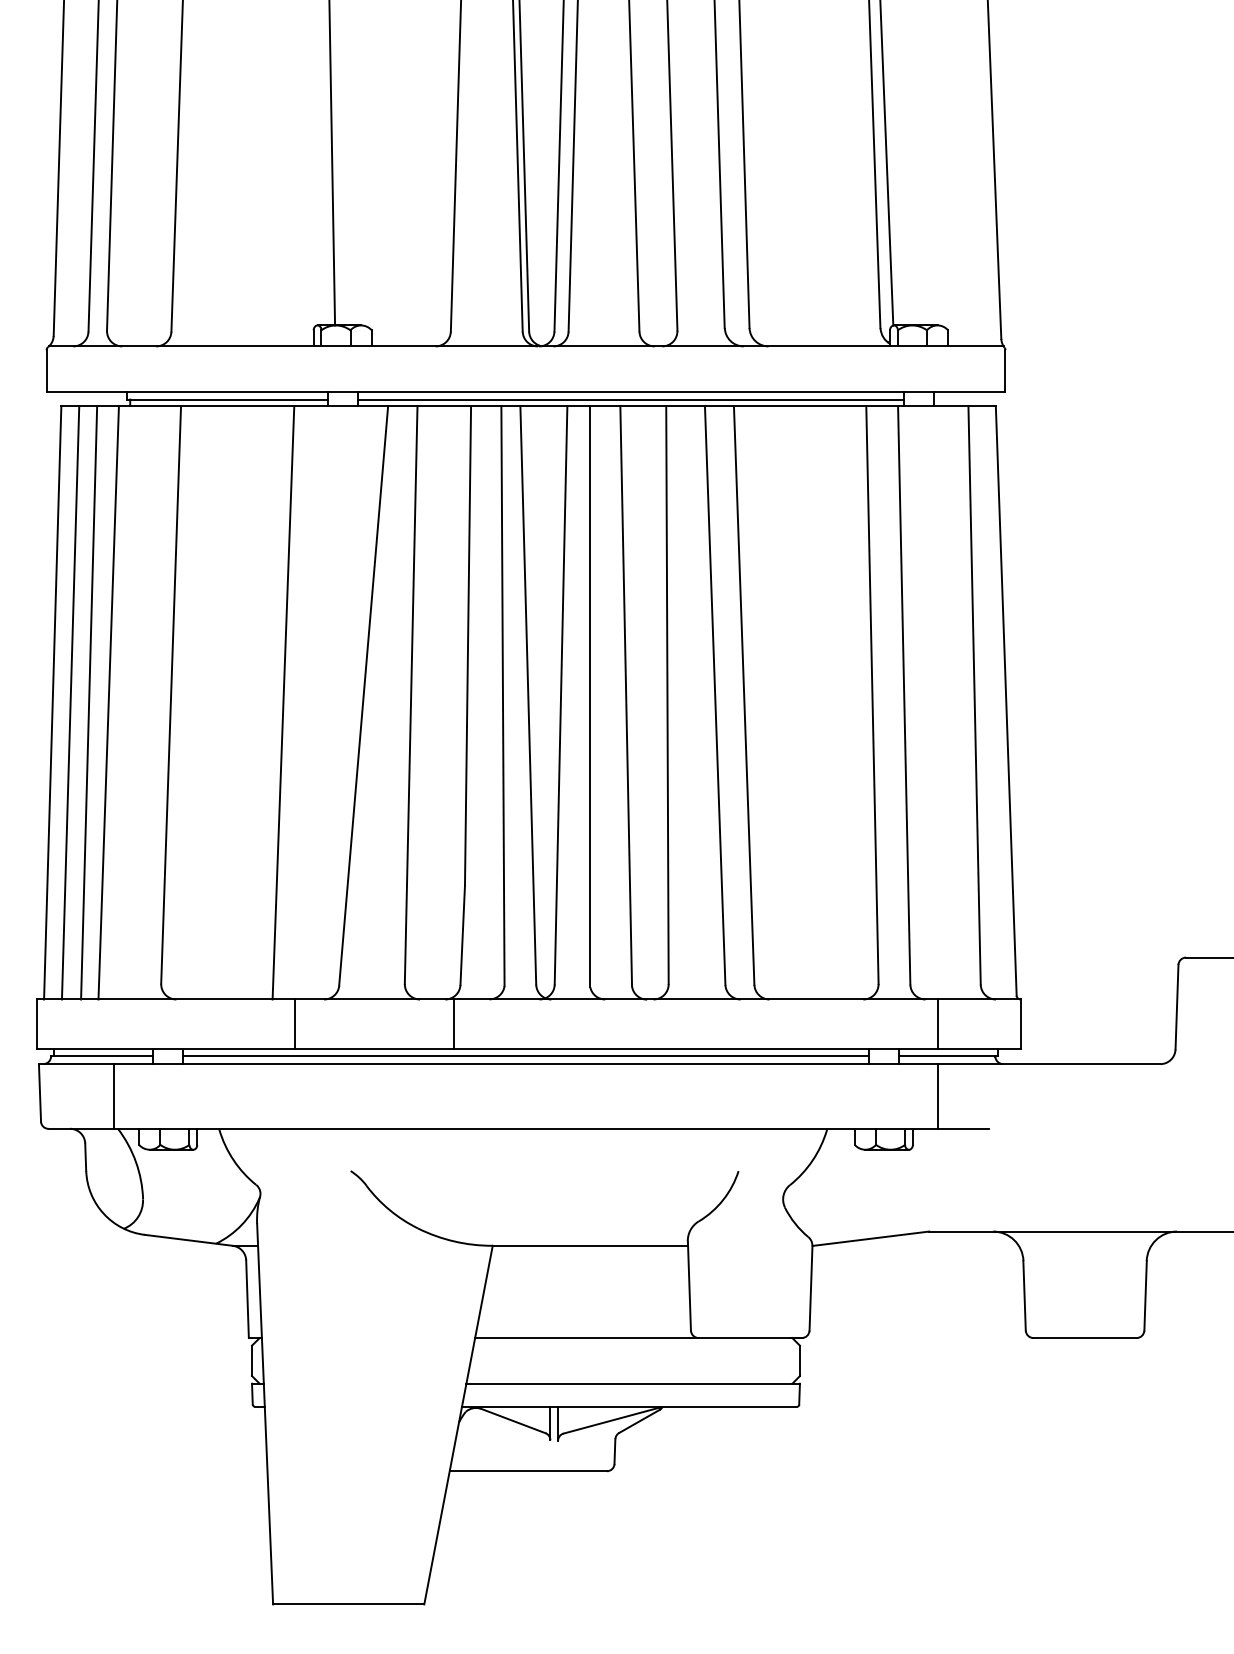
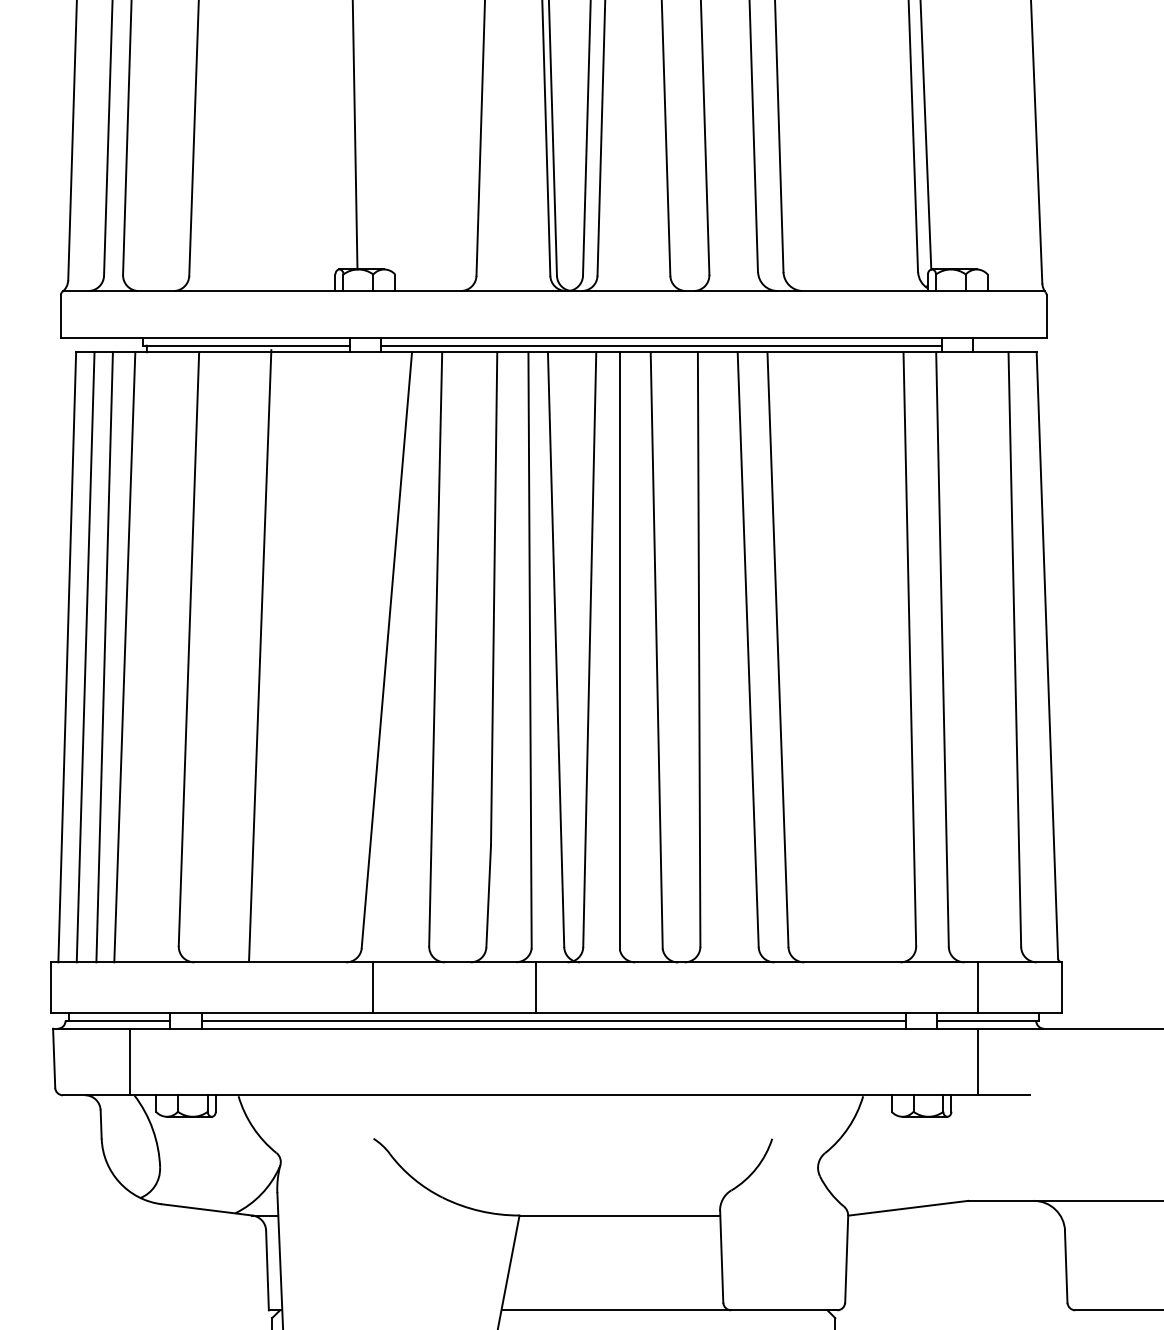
line: (283, 702) -> (260, 654), moved
line: (294, 1023) -> (373, 987), moved
line: (454, 1023) -> (535, 987), moved

